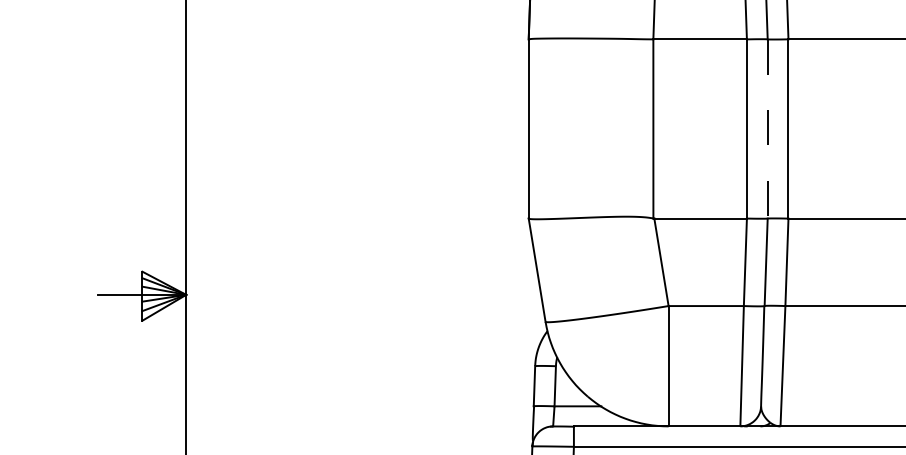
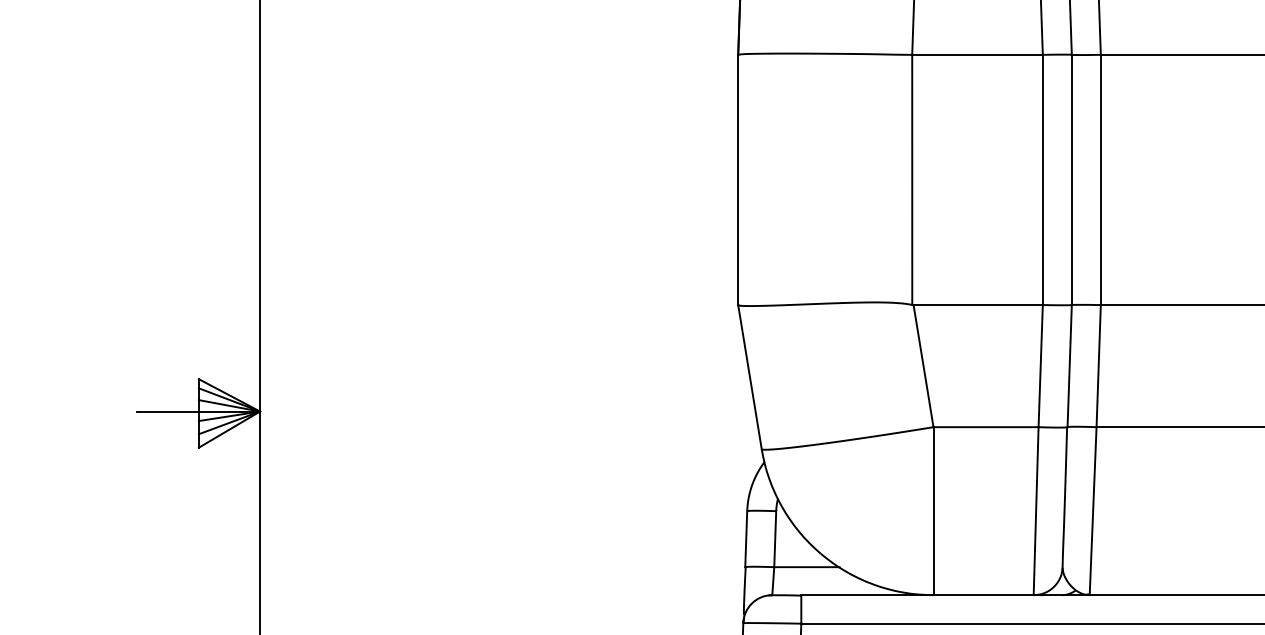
line: (767, 129) -> (1071, 180), dashed -> solid

